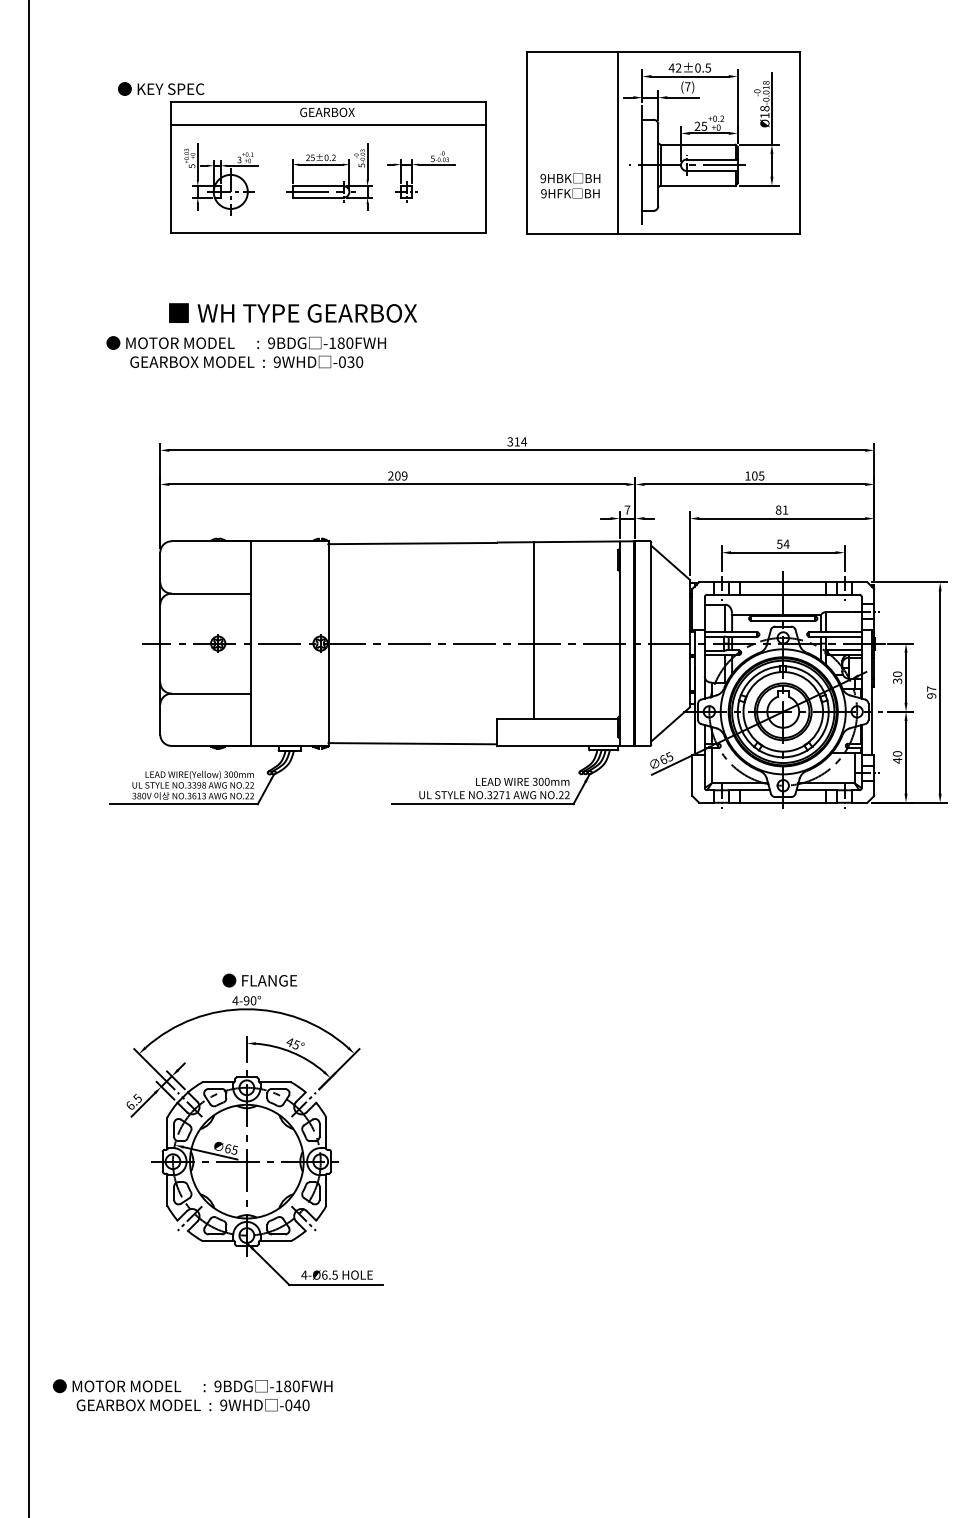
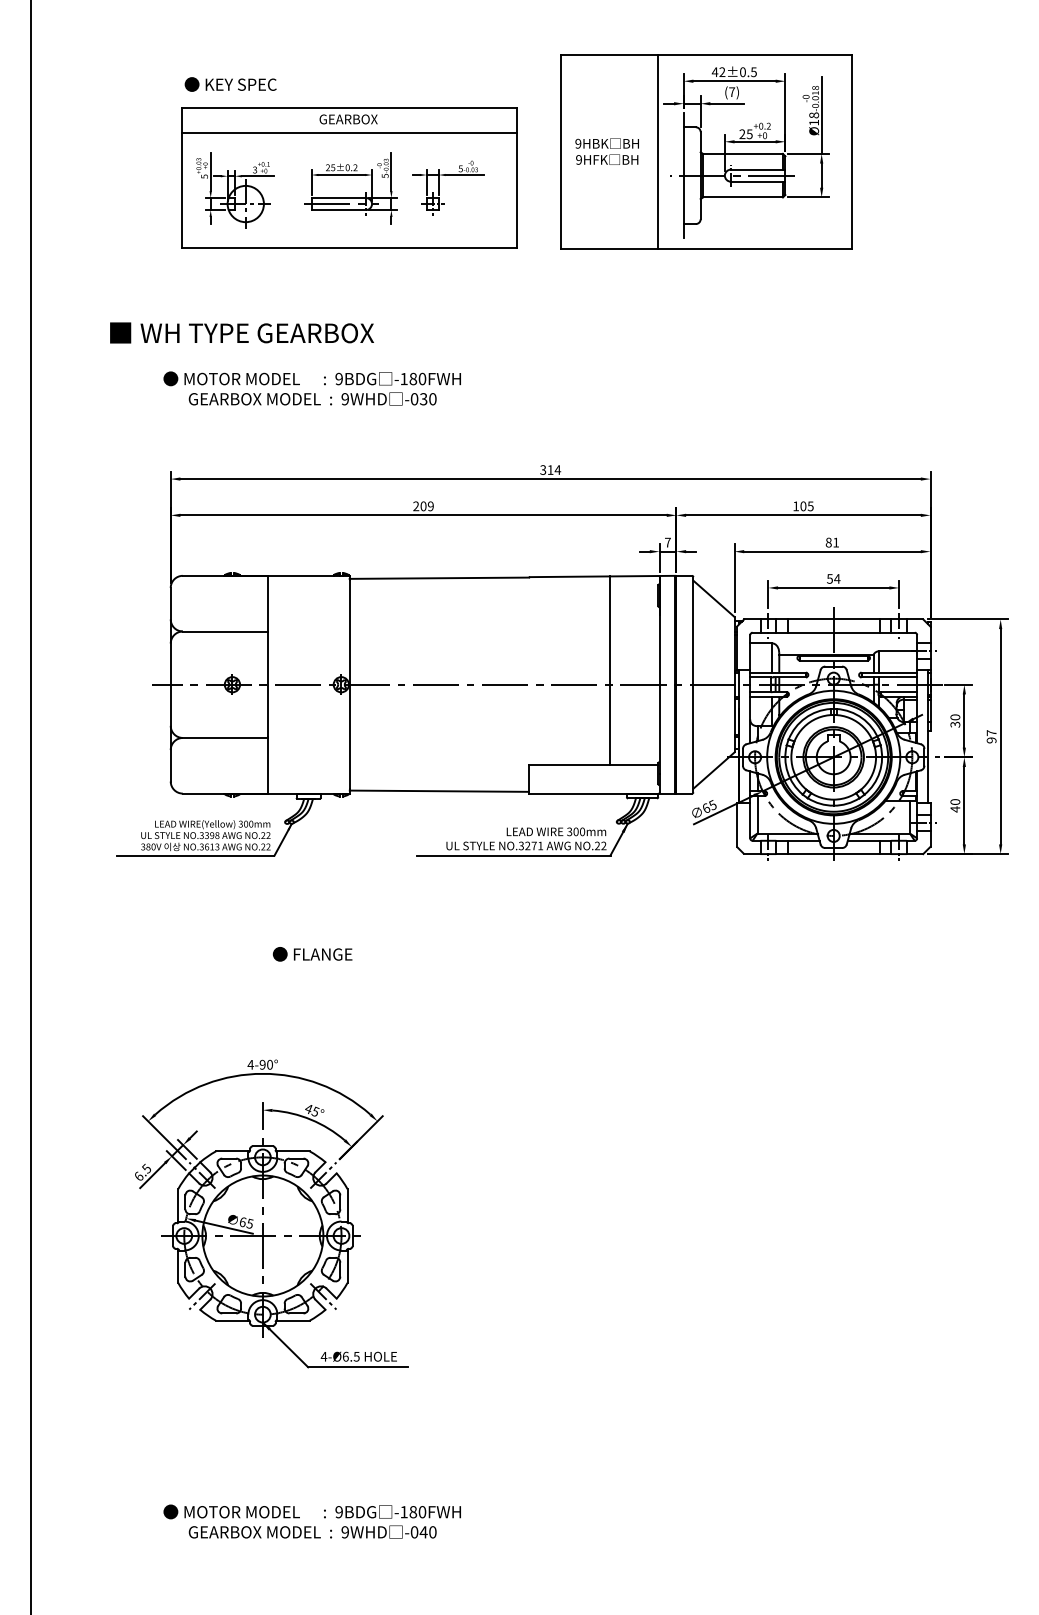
text: (160, 88) -> (230, 84), moved
text: (569, 185) -> (606, 151), moved
text: (292, 312) -> (241, 332), moved
text: (245, 352) -> (311, 388), moved
line: (534, 630) -> (609, 670), moved
text: (259, 980) -> (312, 954), moved
text: (191, 1395) -> (311, 1521), moved

